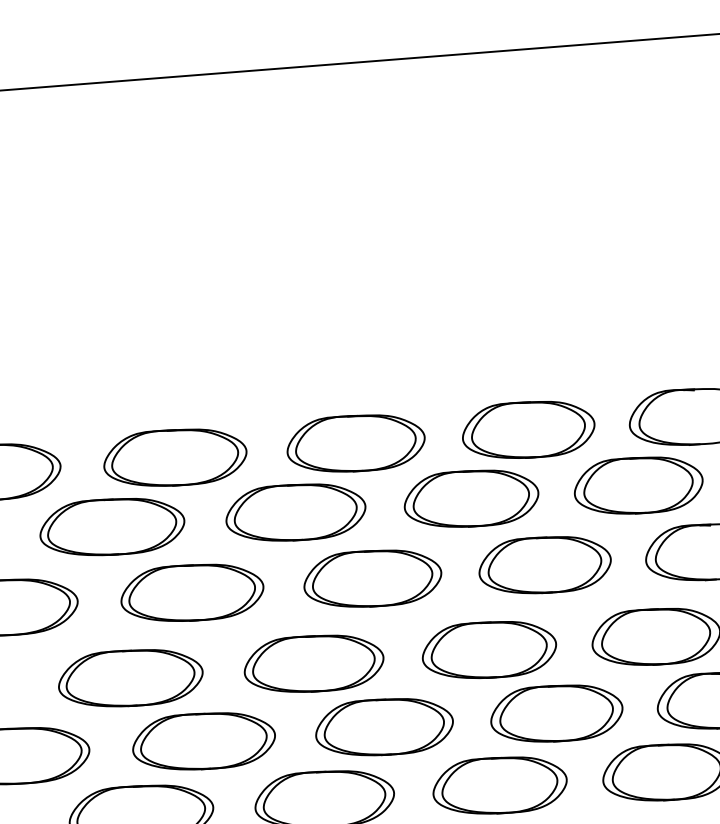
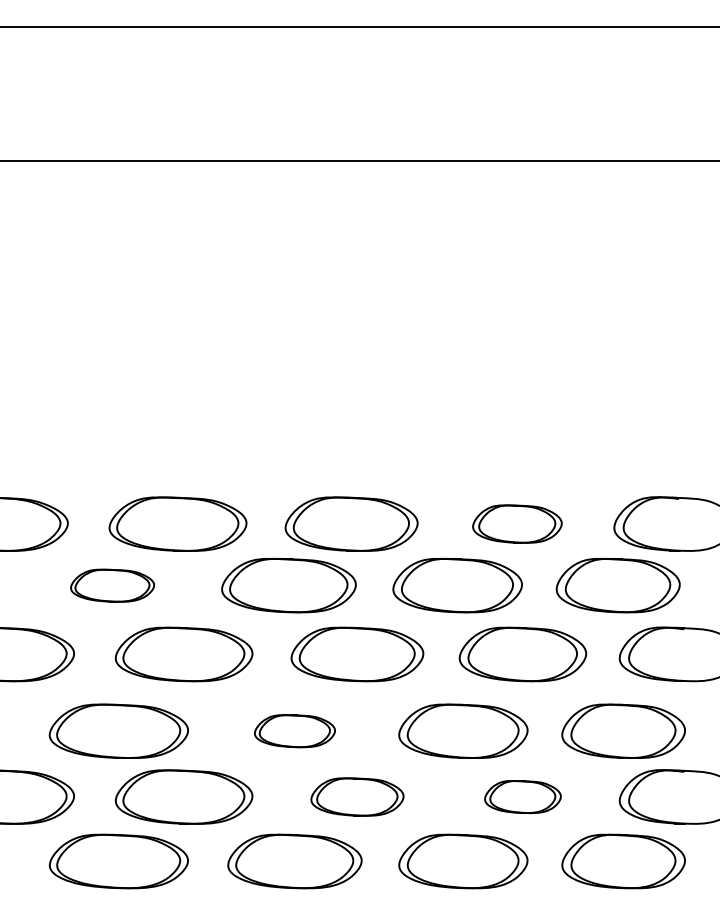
part: (528, 429) -> (517, 523), size x0.7
part: (112, 526) -> (112, 585), size x0.6
part: (313, 662) -> (294, 730), size x0.6
part: (556, 712) -> (522, 796), size x0.6
part: (384, 726) -> (357, 796), size x0.7

